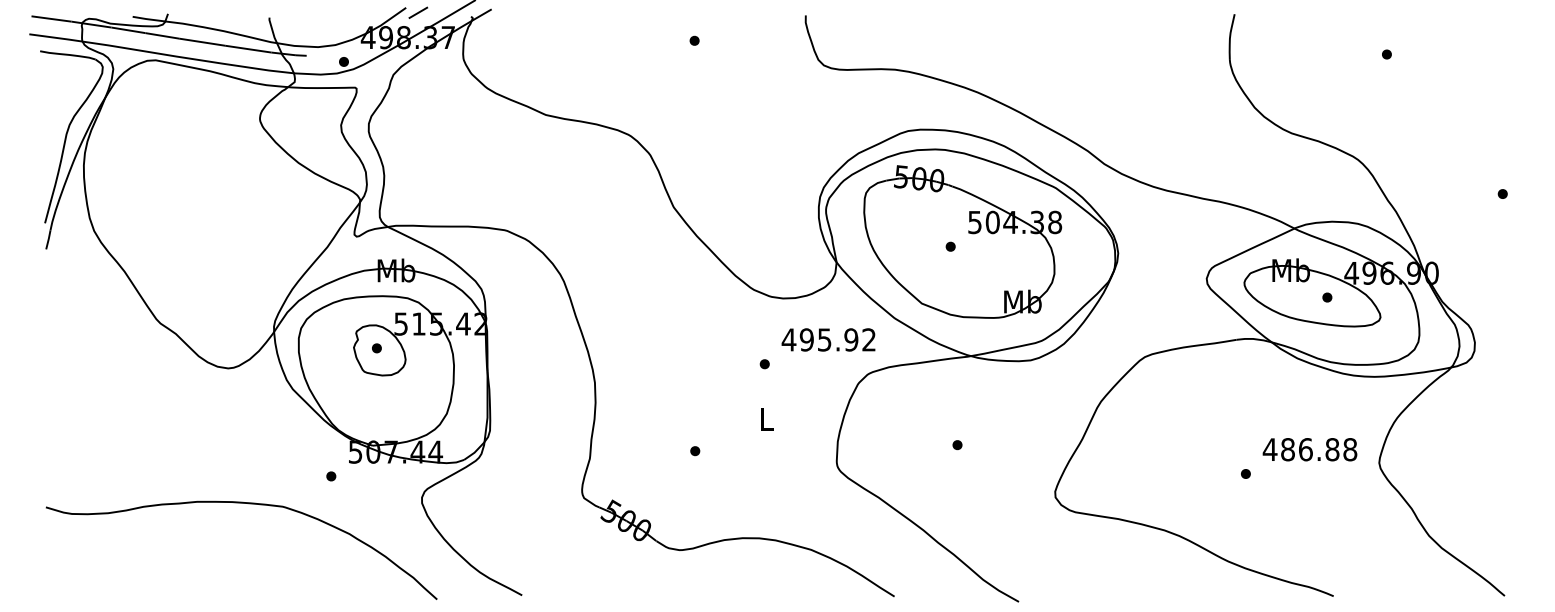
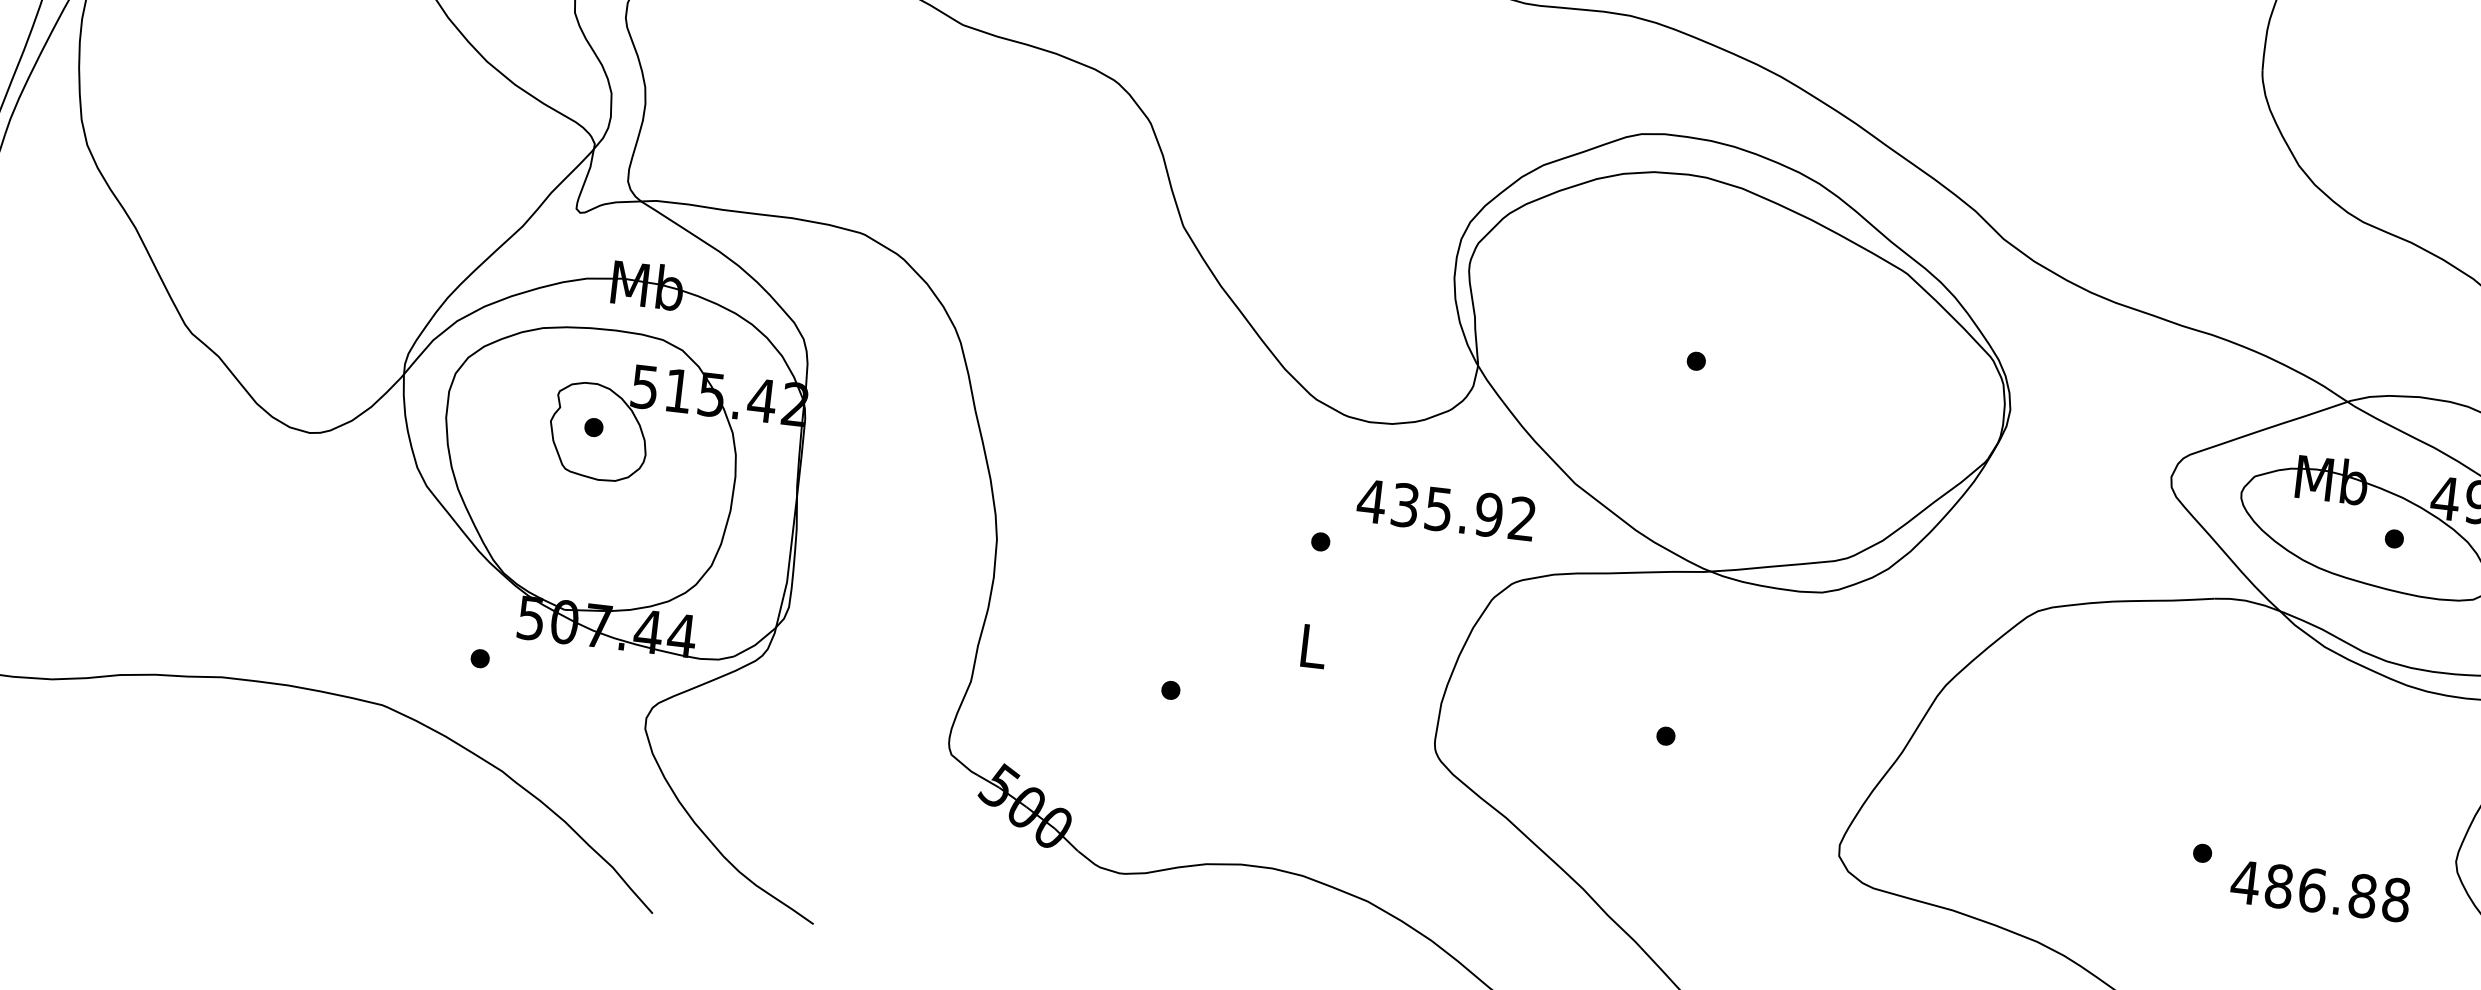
part: (962, 241) -> (1719, 353), removed
text: (806, 339) -> (1404, 504), 495.92 -> 435.92
text: (1309, 449) -> (2319, 890), moved

